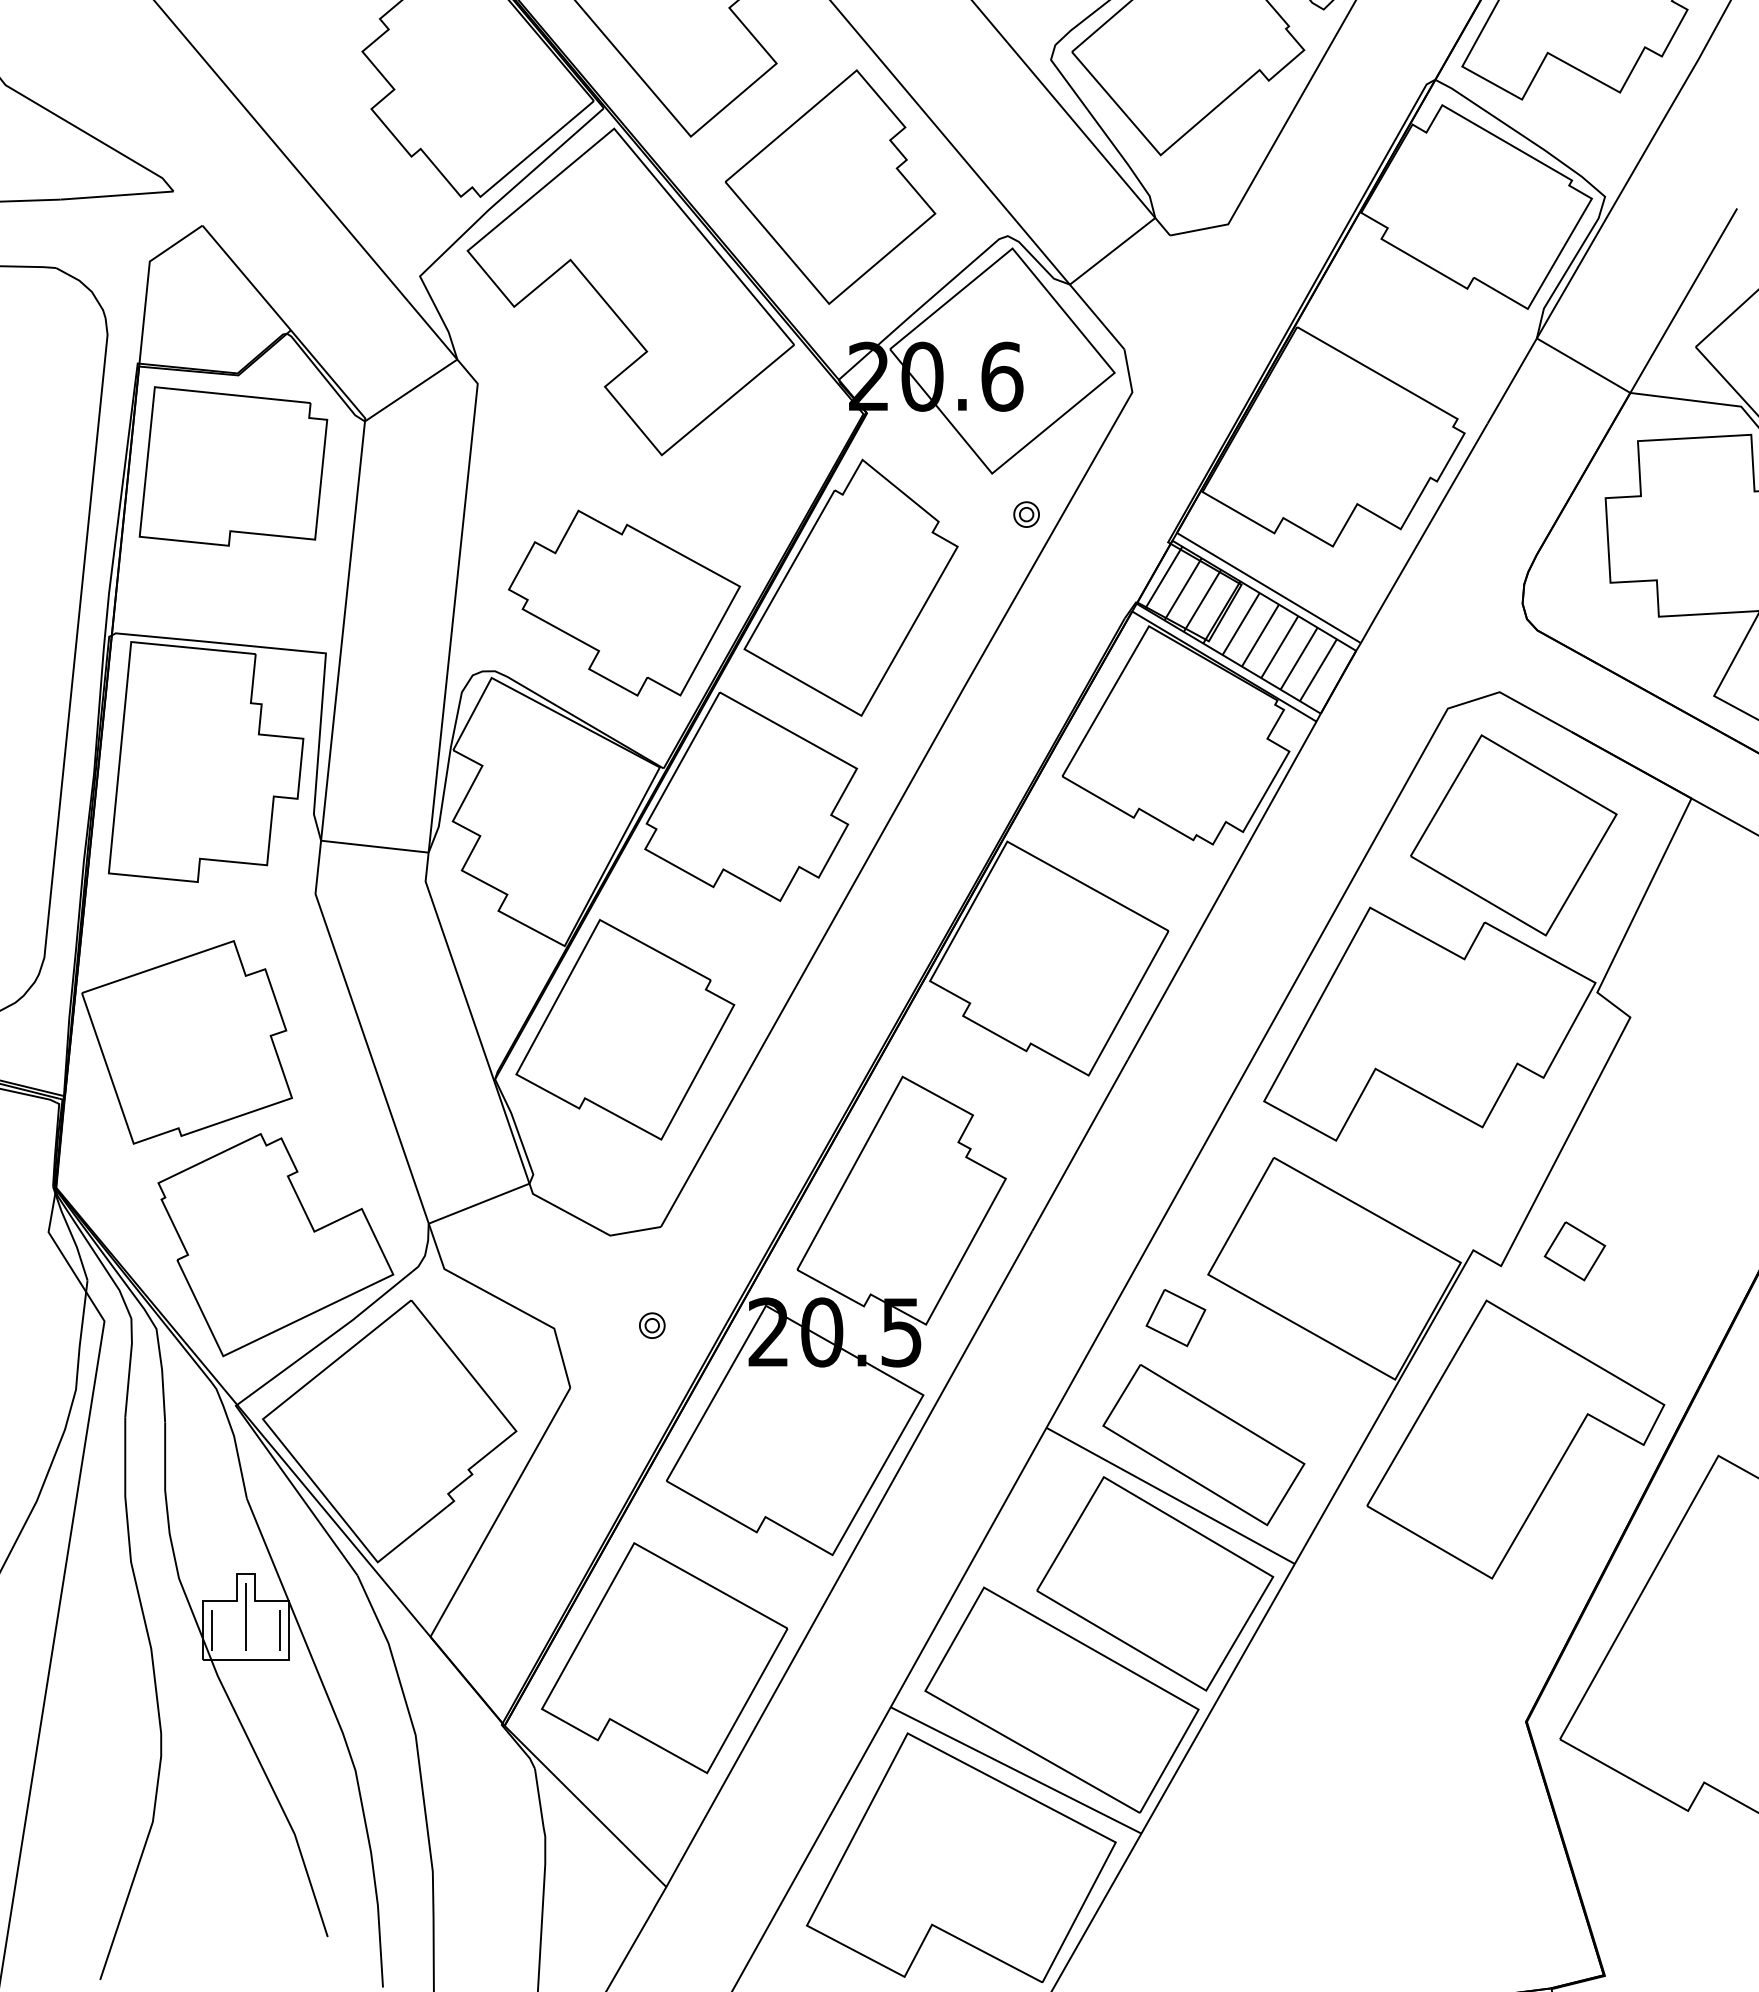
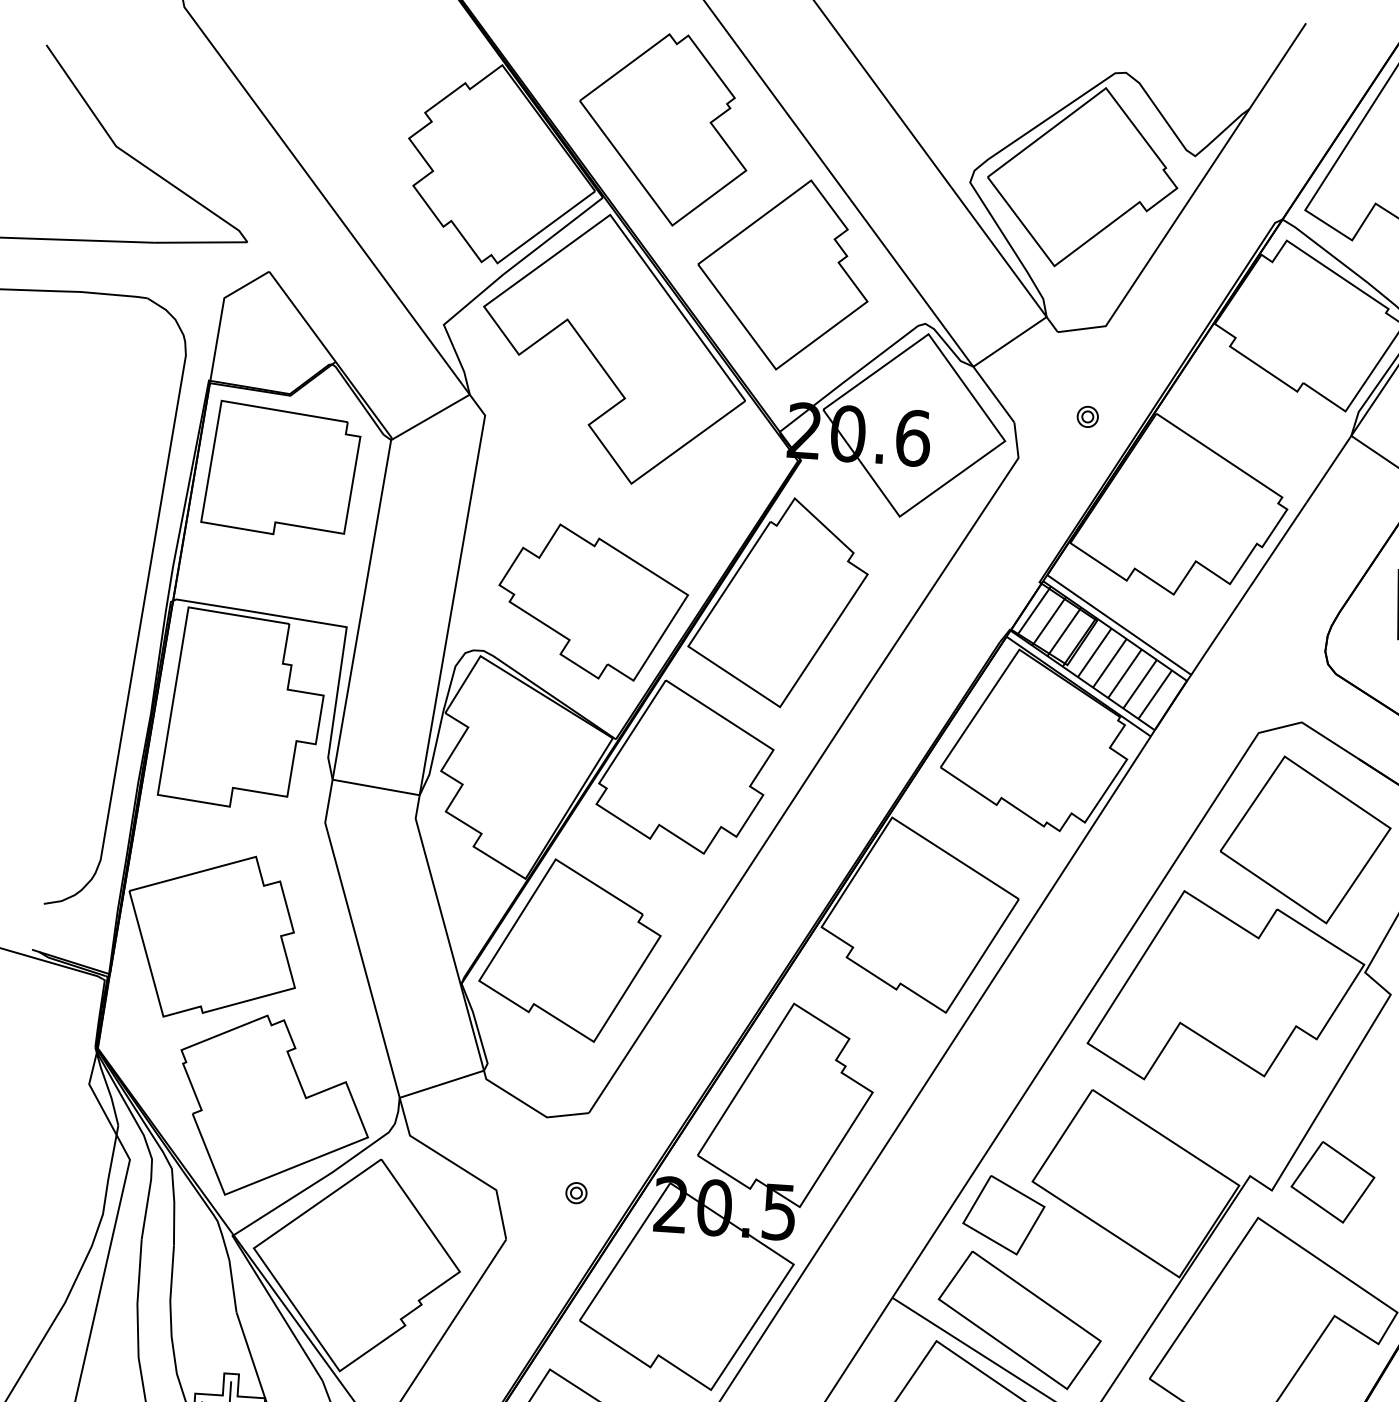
part: (1026, 514) -> (1087, 416), moved
part: (1574, 1251) -> (1332, 1182), size x1.67
part: (1175, 1317) -> (1003, 1214), size x1.67

